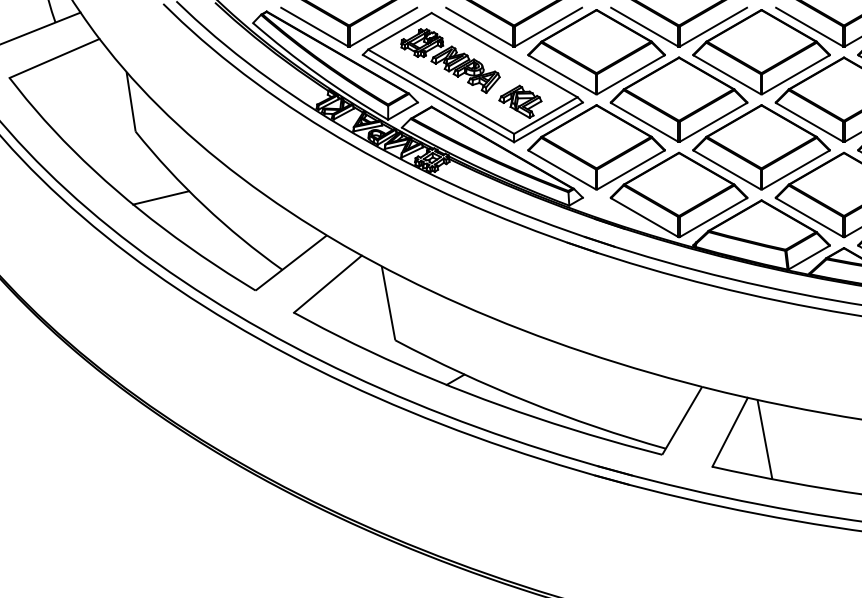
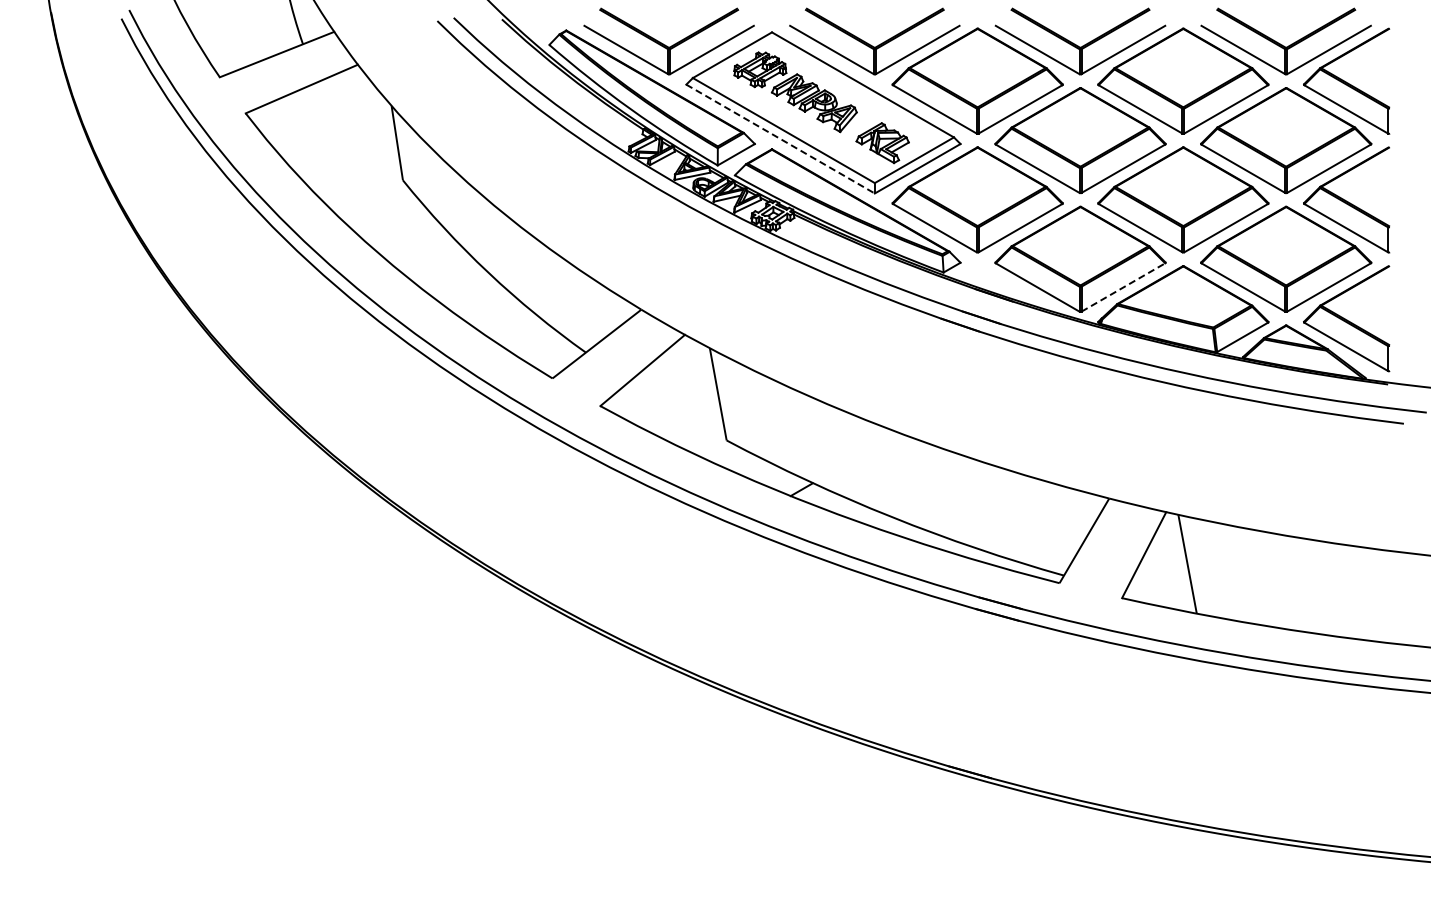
line: (438, 98) -> (780, 139), solid -> dashed
line: (160, 197) -> (434, 262), removed
line: (713, 217) -> (1123, 287), solid -> dashed

